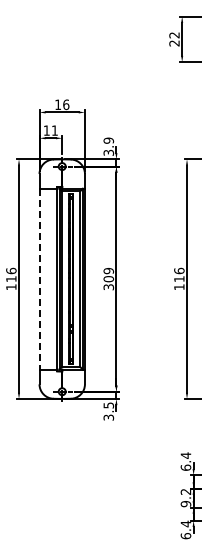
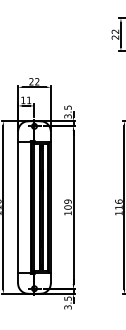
text: (62, 104) -> (34, 81), 16 -> 22
text: (108, 140) -> (67, 107), 3.9 -> 3.5
line: (39, 279) -> (18, 207), dashed -> solid
text: (108, 287) -> (67, 213), 309 -> 109

